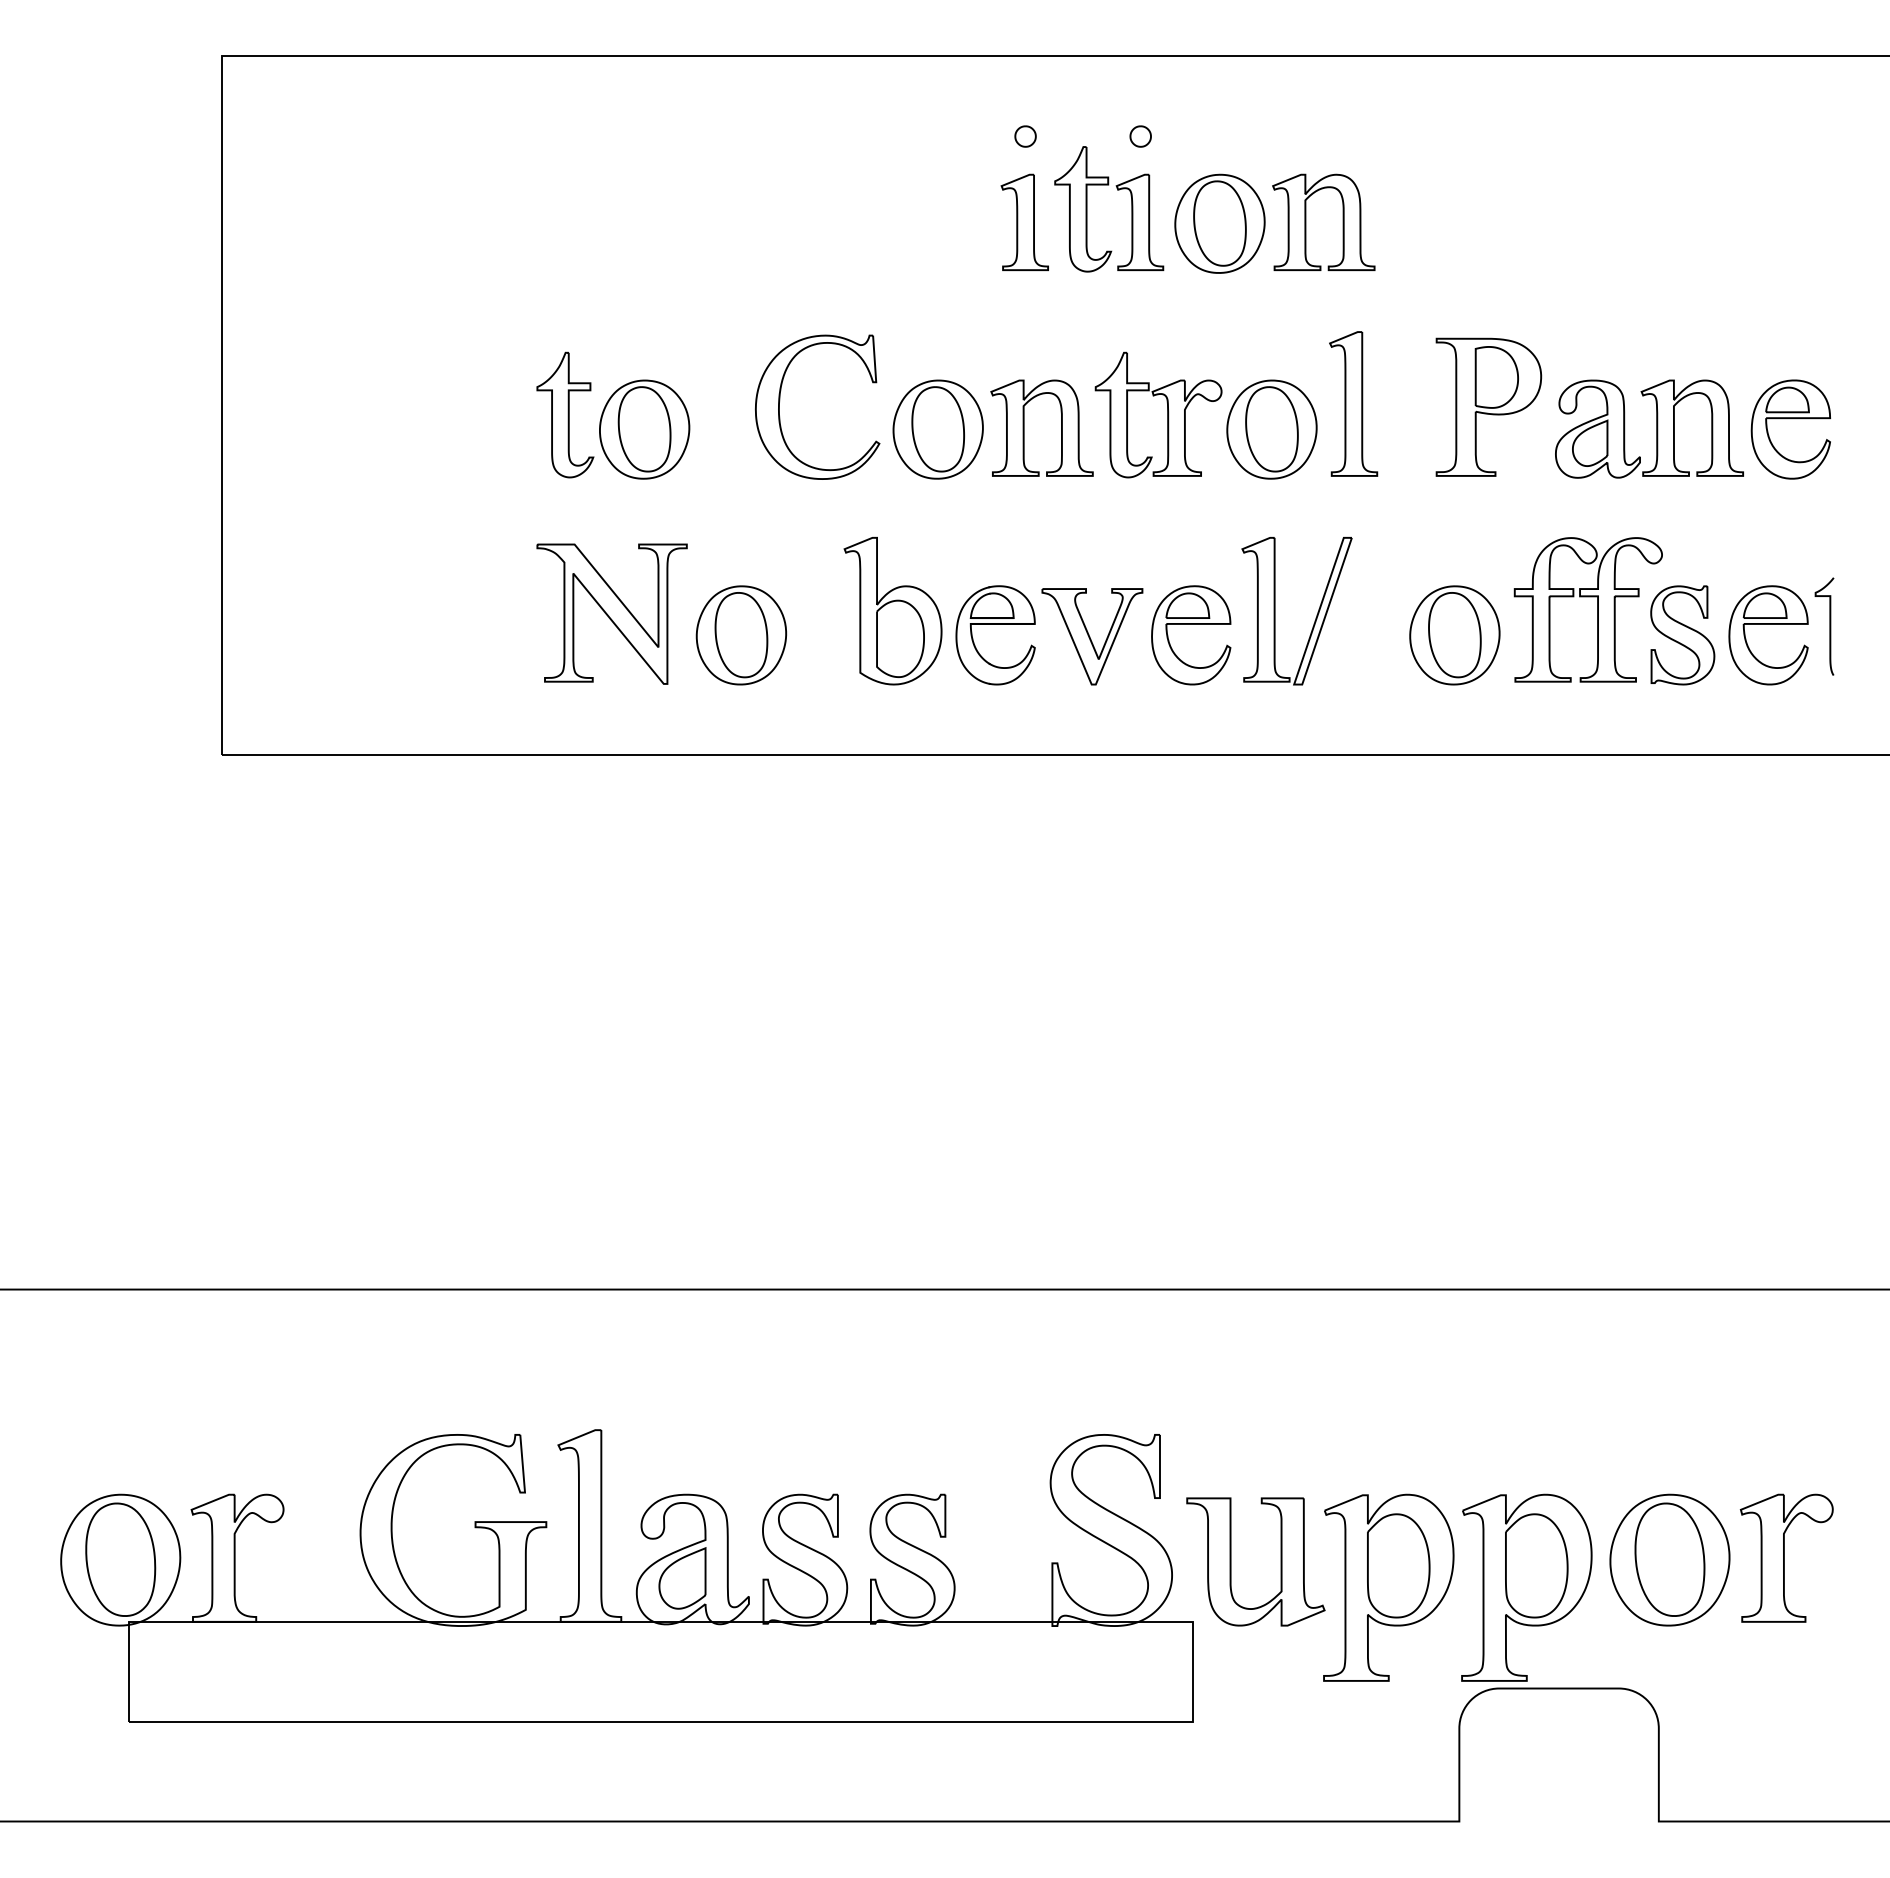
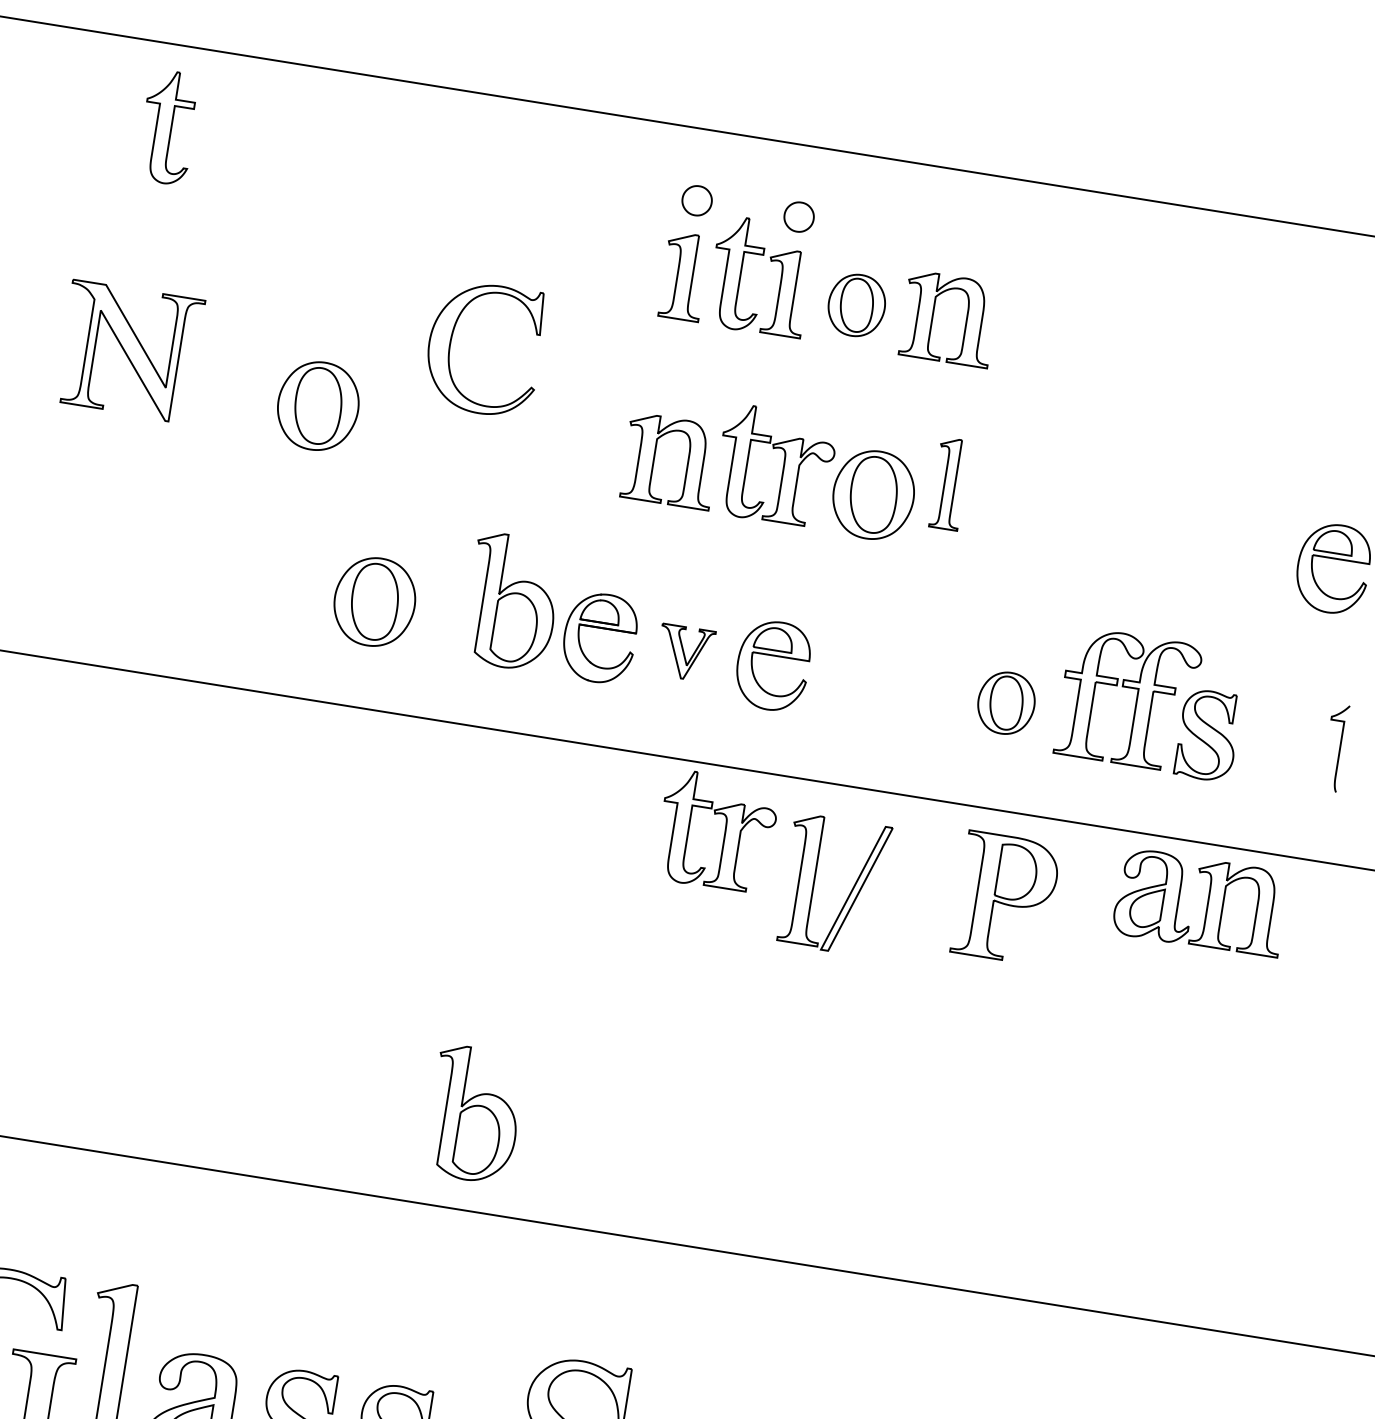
part: (1025, 136) -> (697, 200), size x1.6
part: (1140, 136) -> (798, 216), size x1.6
part: (1219, 223) -> (856, 305), size x0.7
part: (780, 400) -> (452, 337), moved
part: (1353, 403) -> (949, 483), size x0.7
part: (1488, 406) -> (1005, 897), moved
part: (565, 414) -> (168, 126), moved
part: (1656, 428) -> (1207, 903), moved
part: (937, 429) -> (577, 447), removed
part: (611, 613) -> (128, 351), moved
part: (1315, 617) -> (849, 893), moved
part: (1768, 624) -> (1285, 738), removed
part: (1454, 635) -> (1006, 703), size x0.7
part: (1092, 636) -> (685, 652), size x0.6
part: (1167, 827) -> (724, 832), added
part: (941, 1182) -> (474, 1114), added

